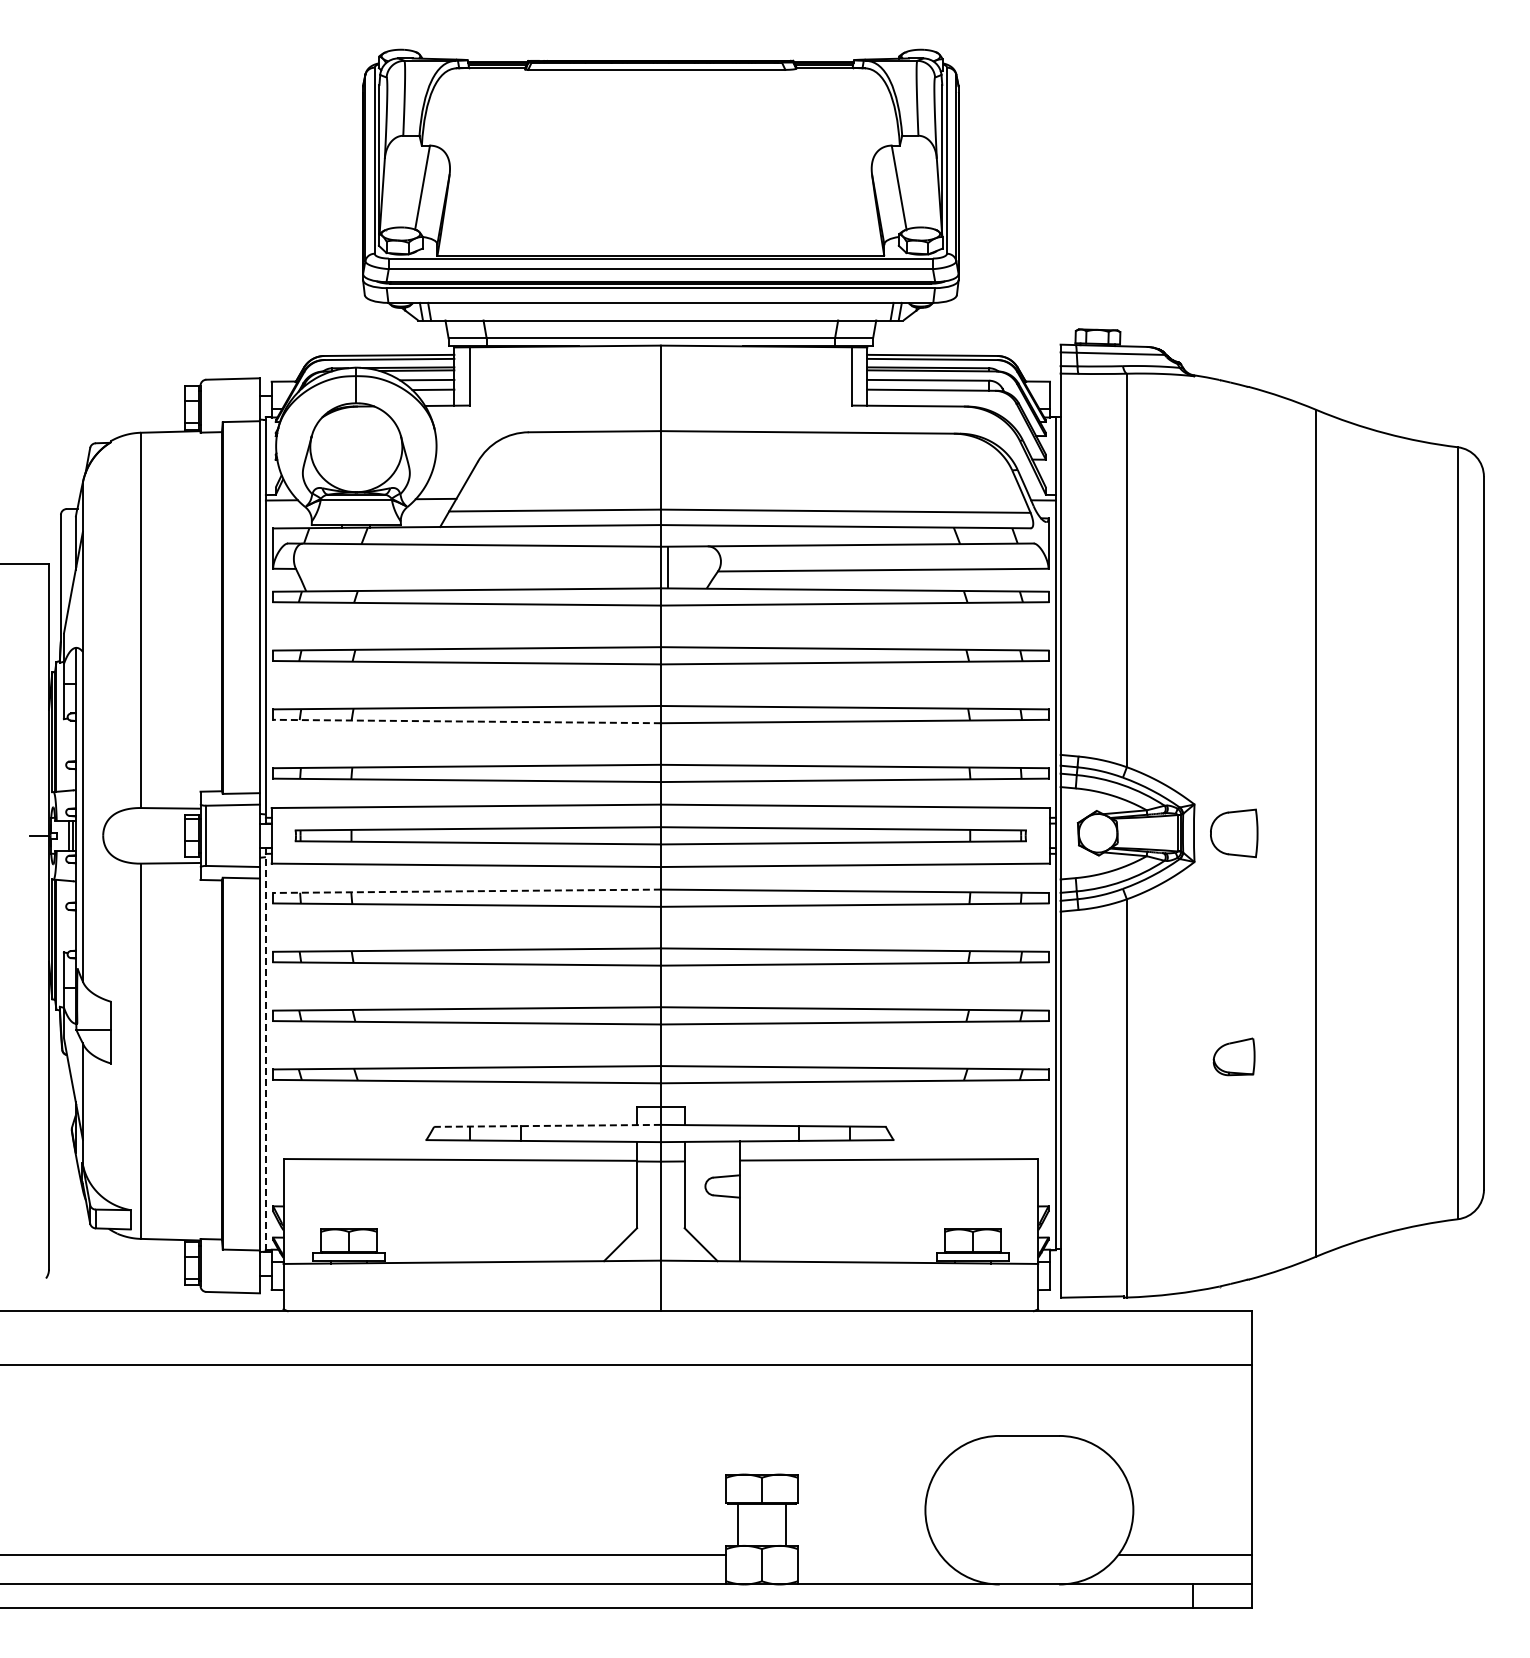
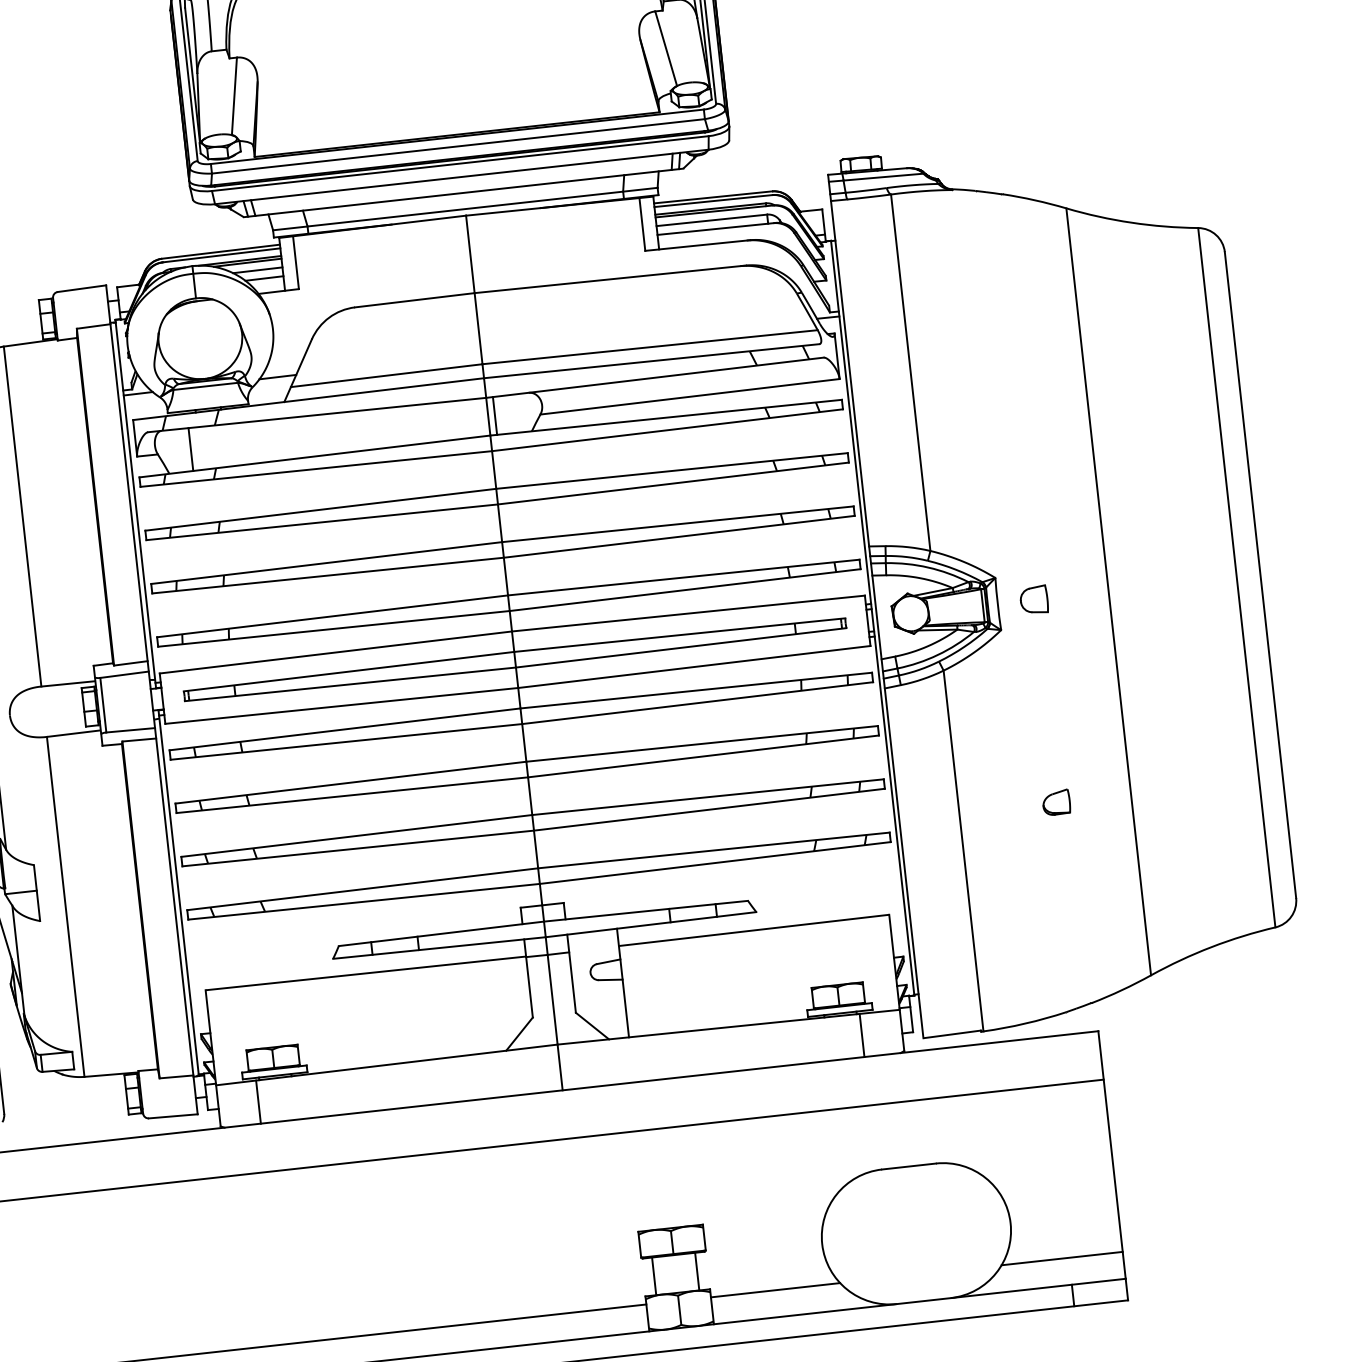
line: (332, 567) -> (190, 449), added
line: (467, 721) -> (328, 575), dashed -> solid
part: (1233, 832) -> (1033, 599), size x0.62
line: (467, 891) -> (345, 729), dashed -> solid
line: (265, 1049) -> (178, 892), dashed -> solid
part: (1233, 1056) -> (1055, 802), size x0.71
line: (547, 1125) -> (441, 933), dashed -> solid
line: (327, 1287) -> (258, 1102), added
line: (993, 1287) -> (861, 1035), added
line: (868, 1554) -> (775, 1290), added

